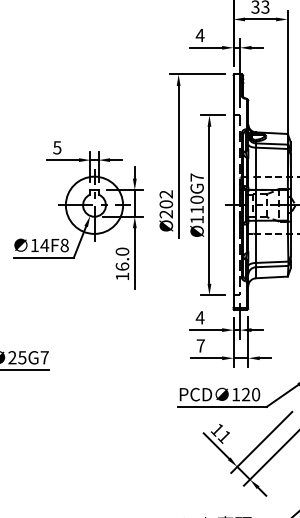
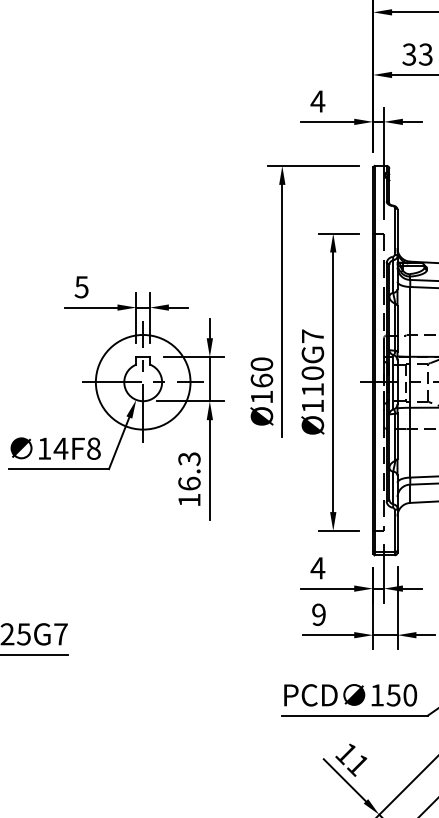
text: (166, 204) -> (262, 380), Ø202 -> Ø160
text: (122, 251) -> (189, 458), 16.0 -> 16.3
text: (200, 345) -> (318, 614), 7 -> 9
text: (245, 394) -> (392, 695), 120 -> 150

